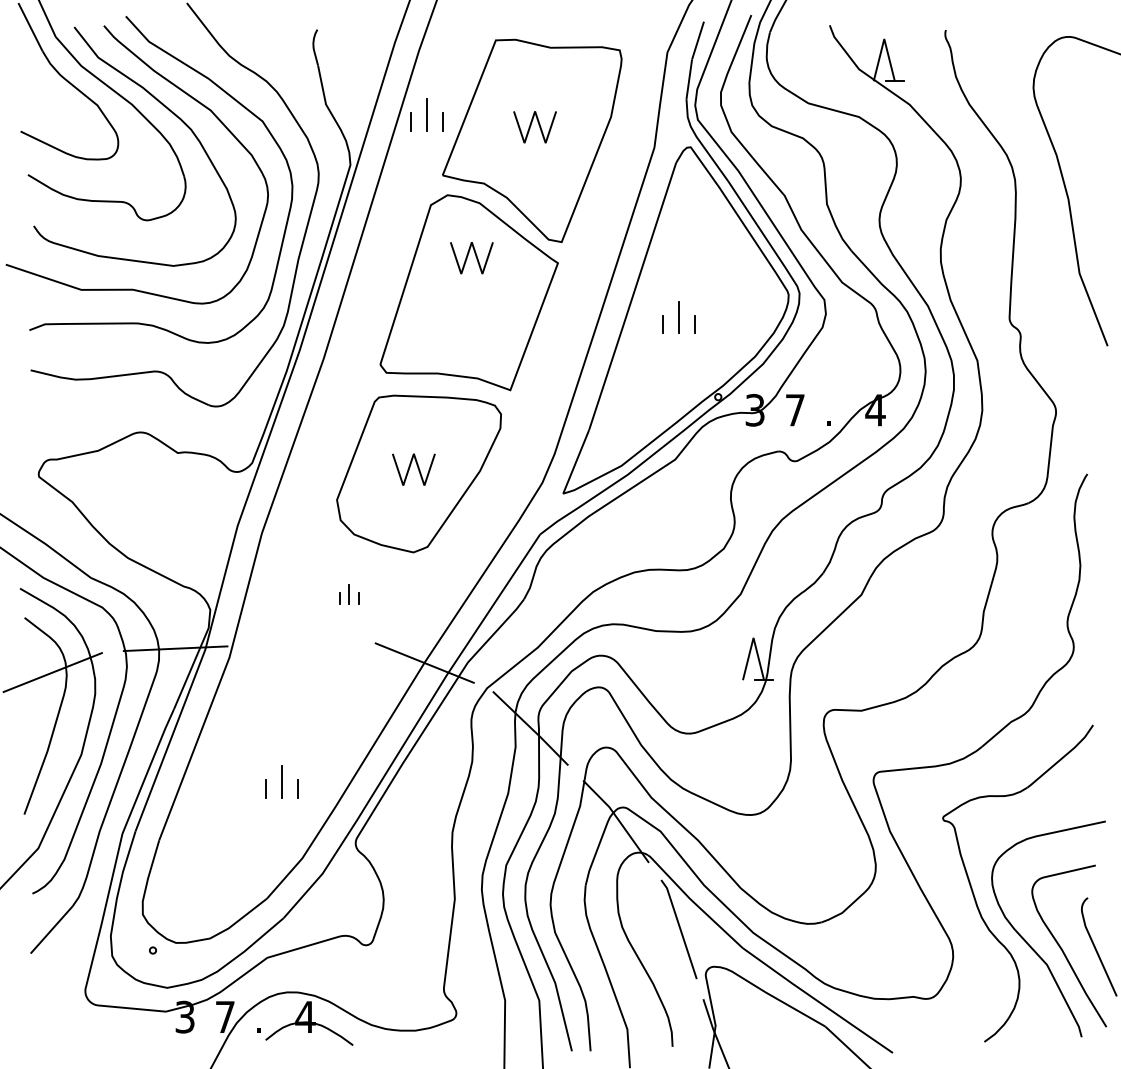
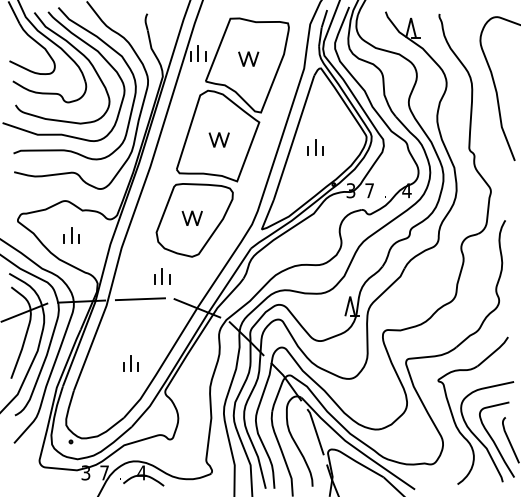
line: (470, 254) -> (218, 138), moved
part: (154, 506) -> (71, 235), added
part: (349, 594) -> (162, 276), size x1.67
line: (302, 644) -> (140, 299), added

